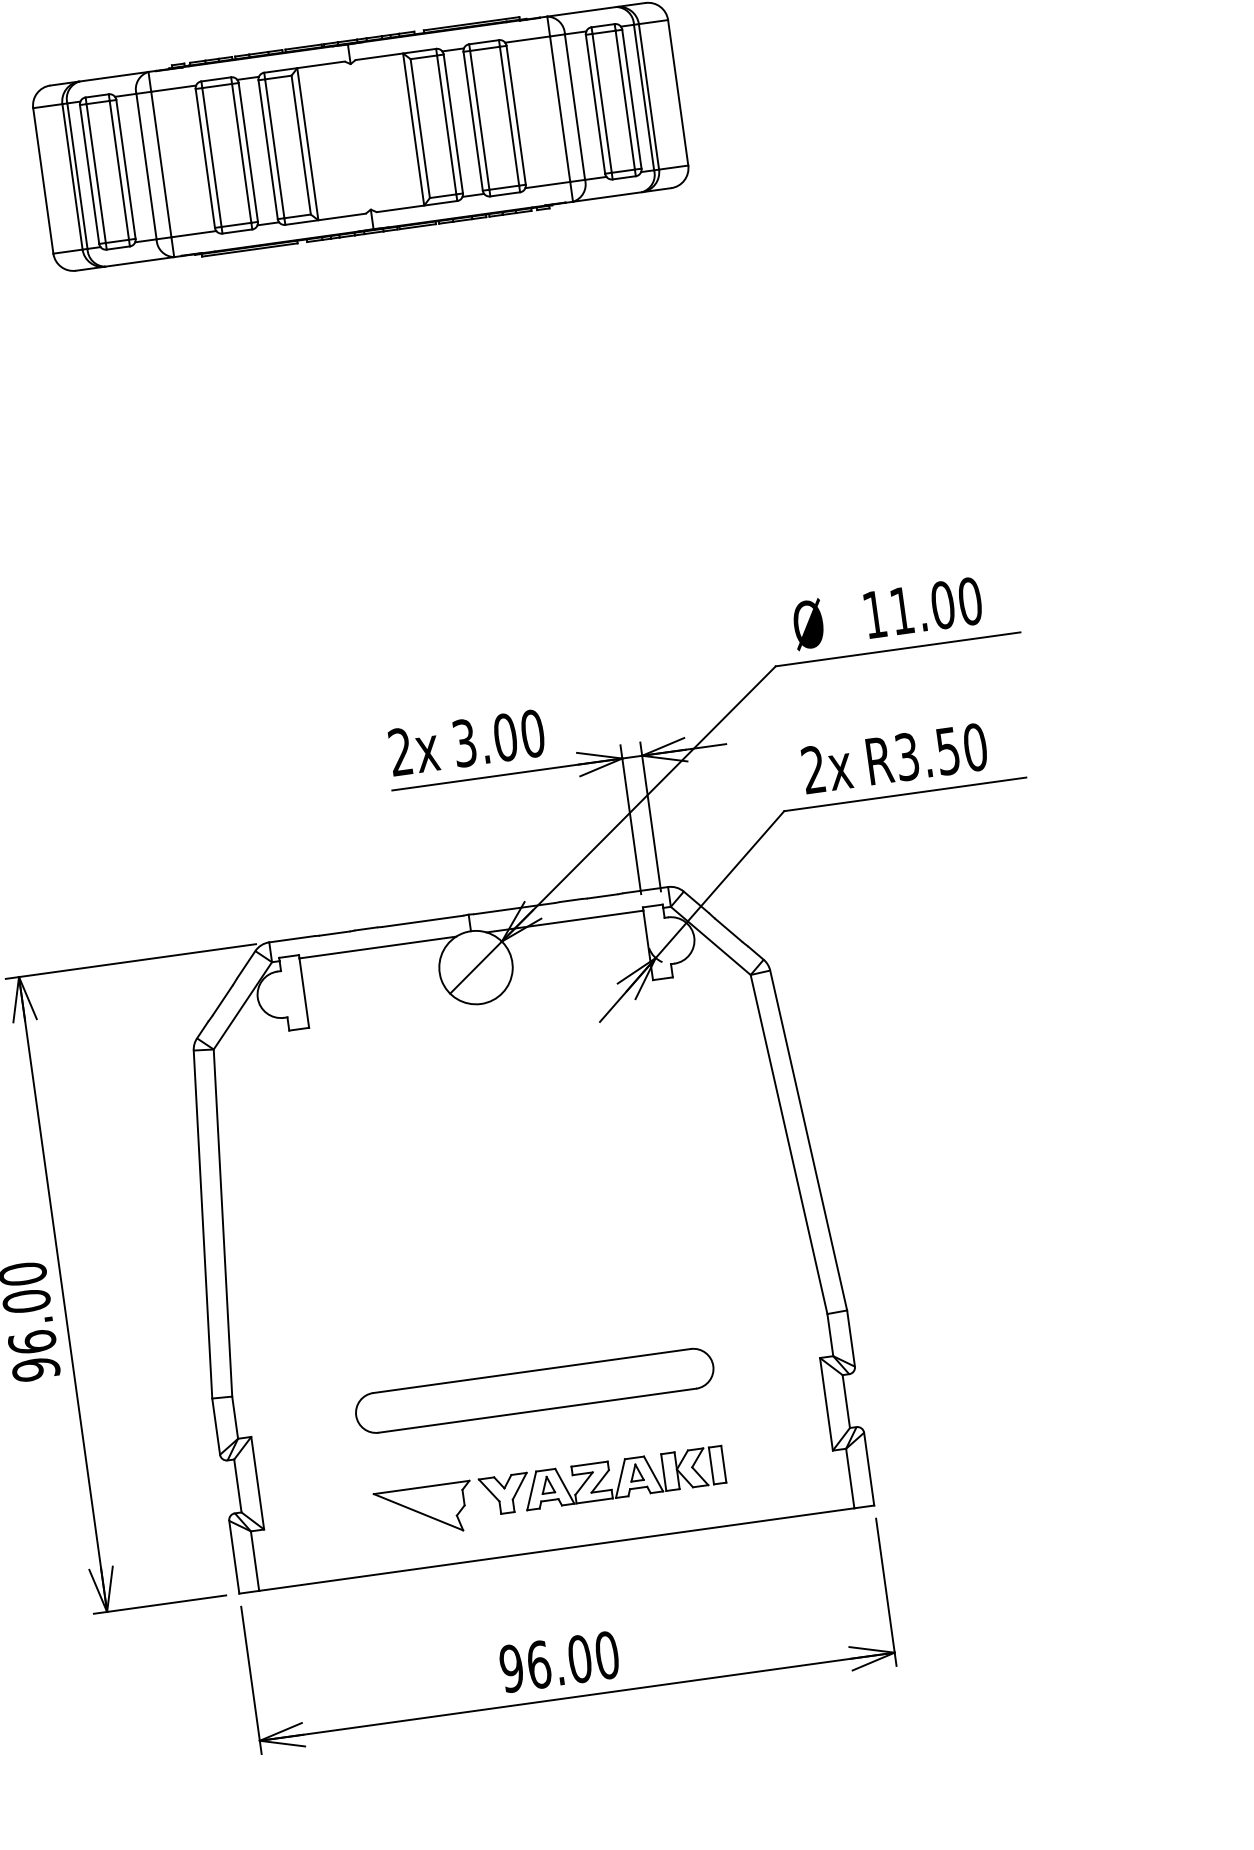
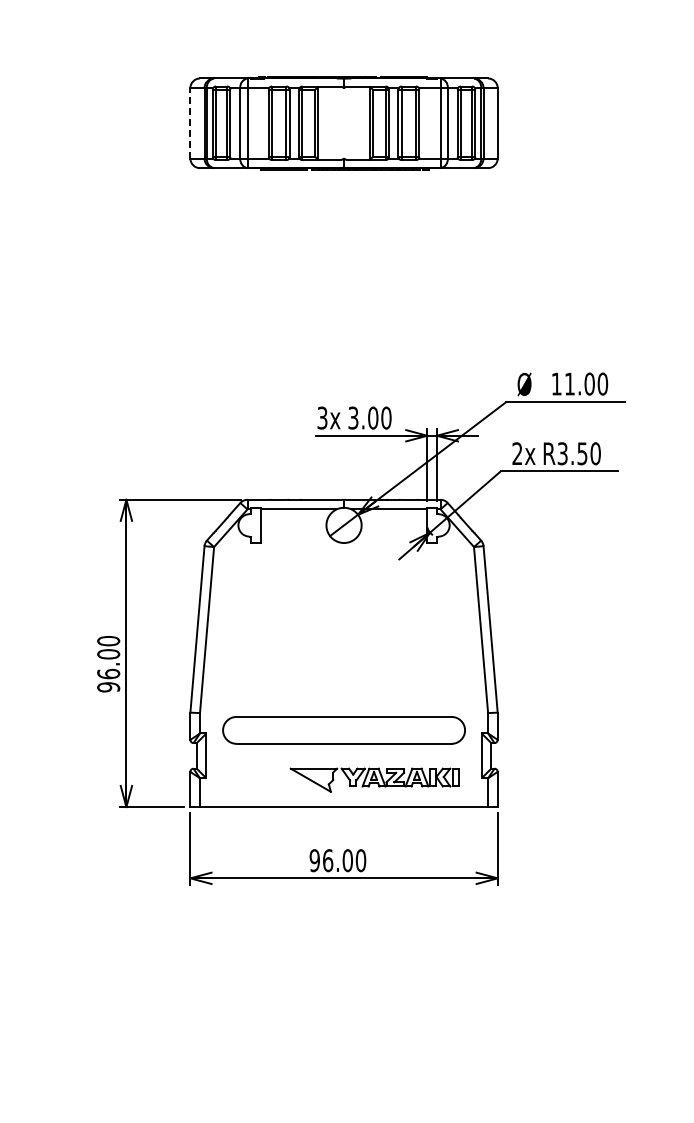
line: (43, 179) -> (190, 122), solid -> dashed
text: (400, 750) -> (322, 417), 2x -> 3x
part: (533, 1389) -> (343, 729), size x1.4
part: (549, 1492) -> (374, 779), moved

